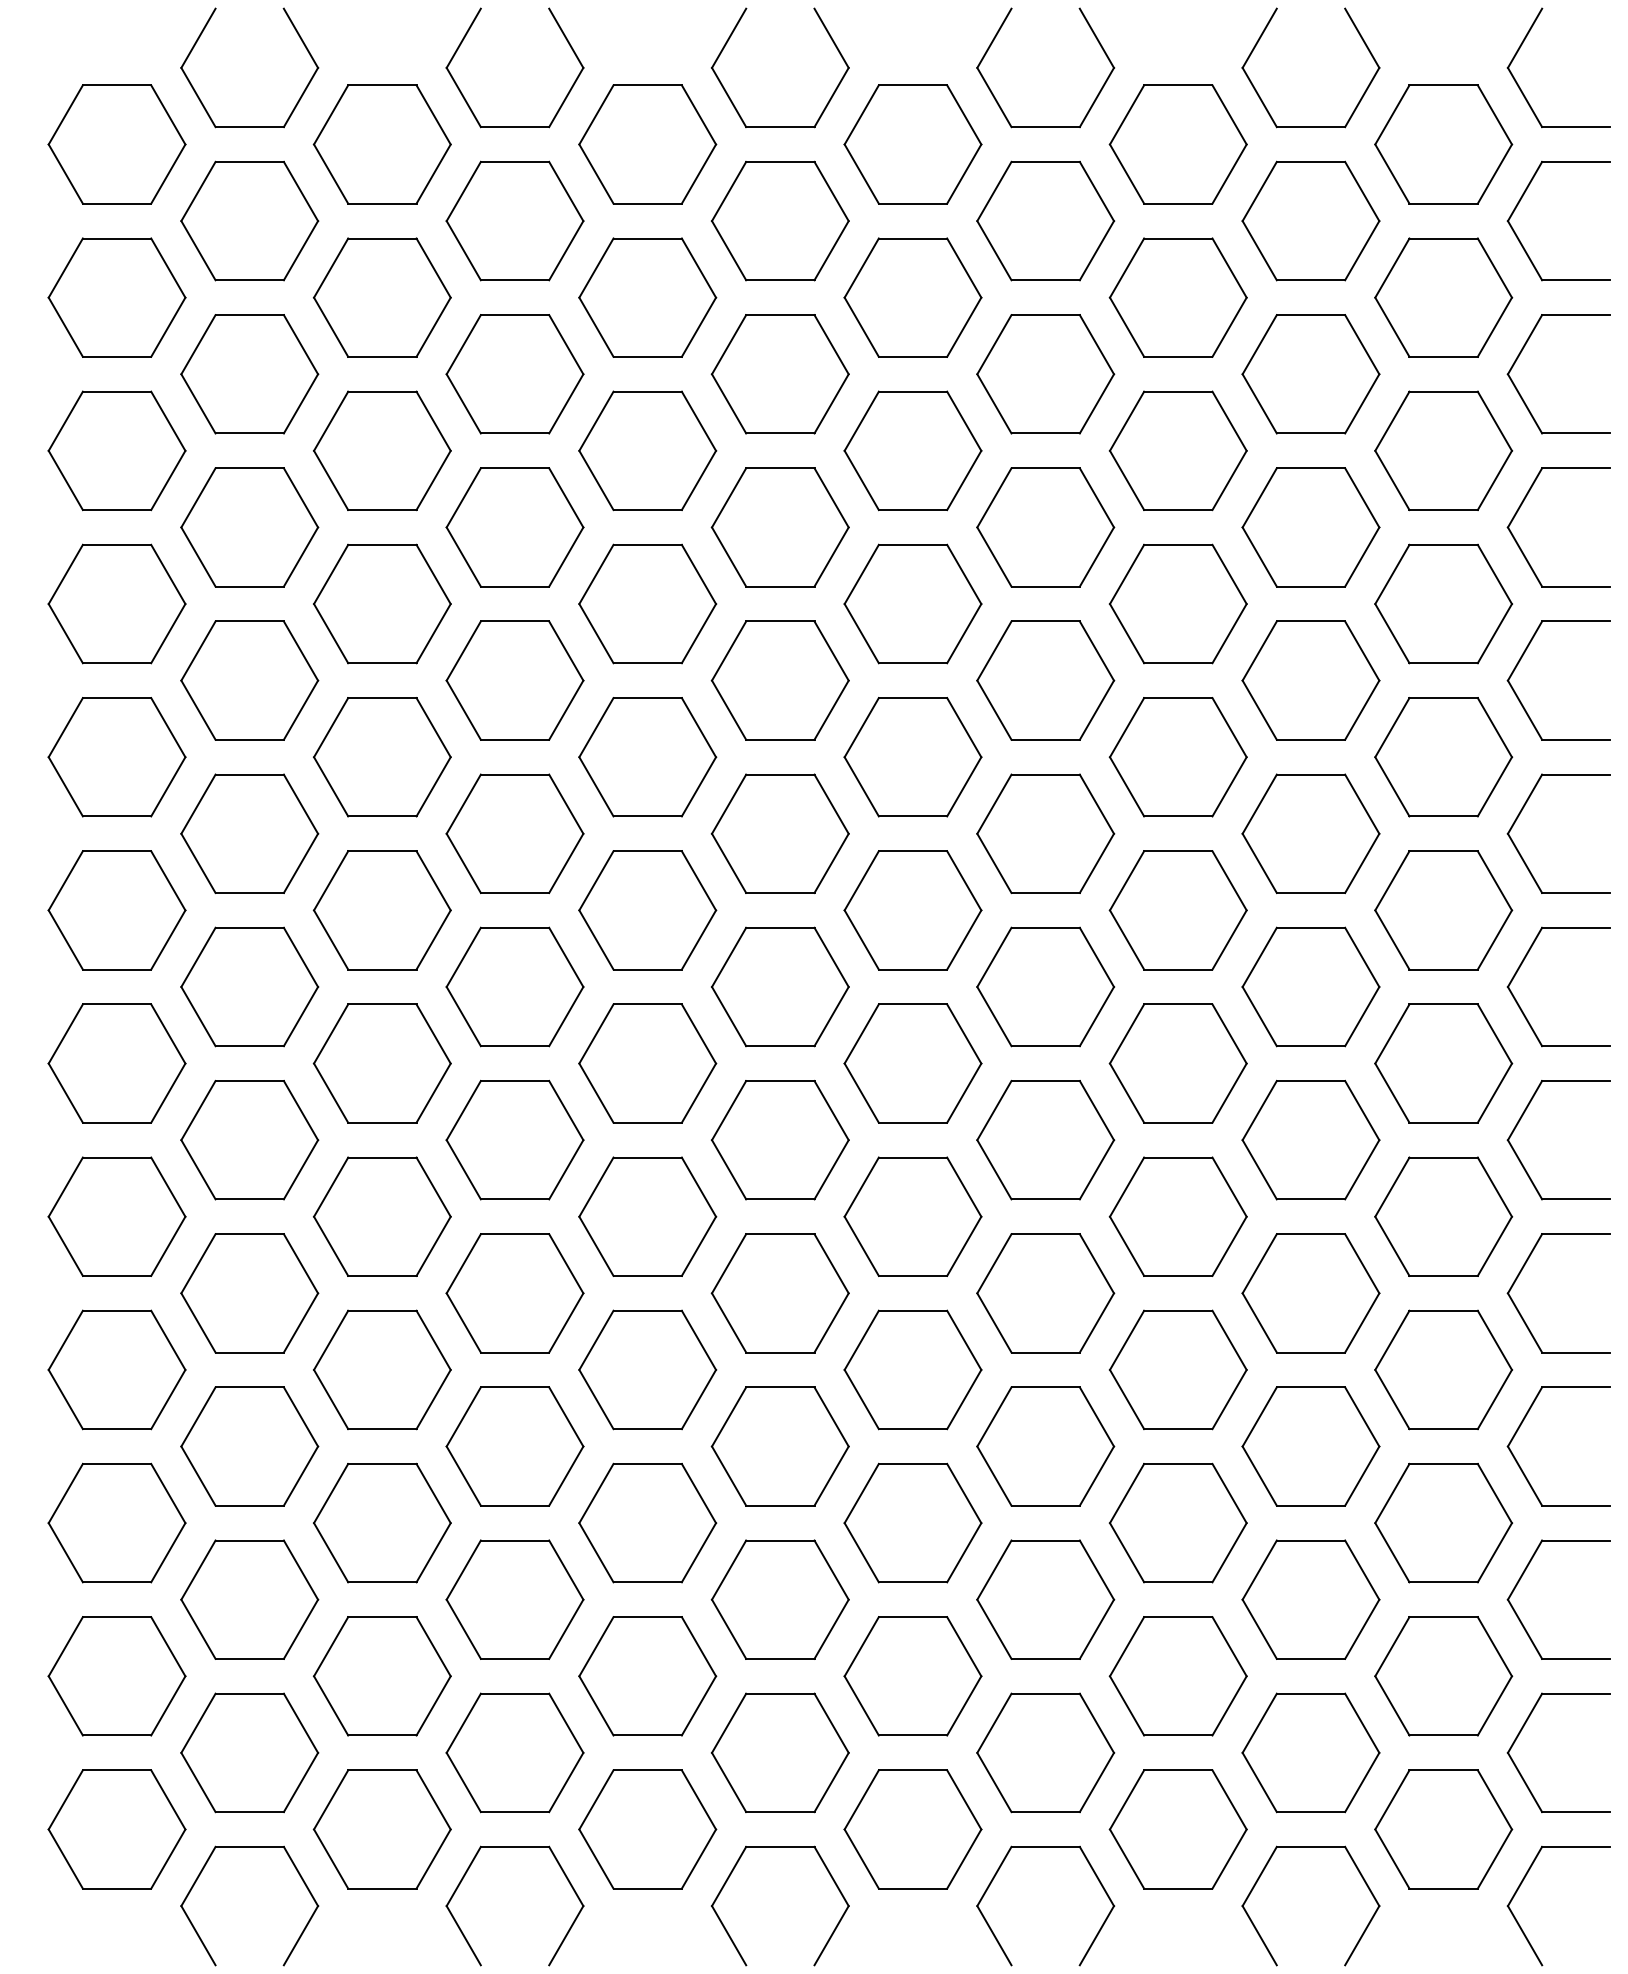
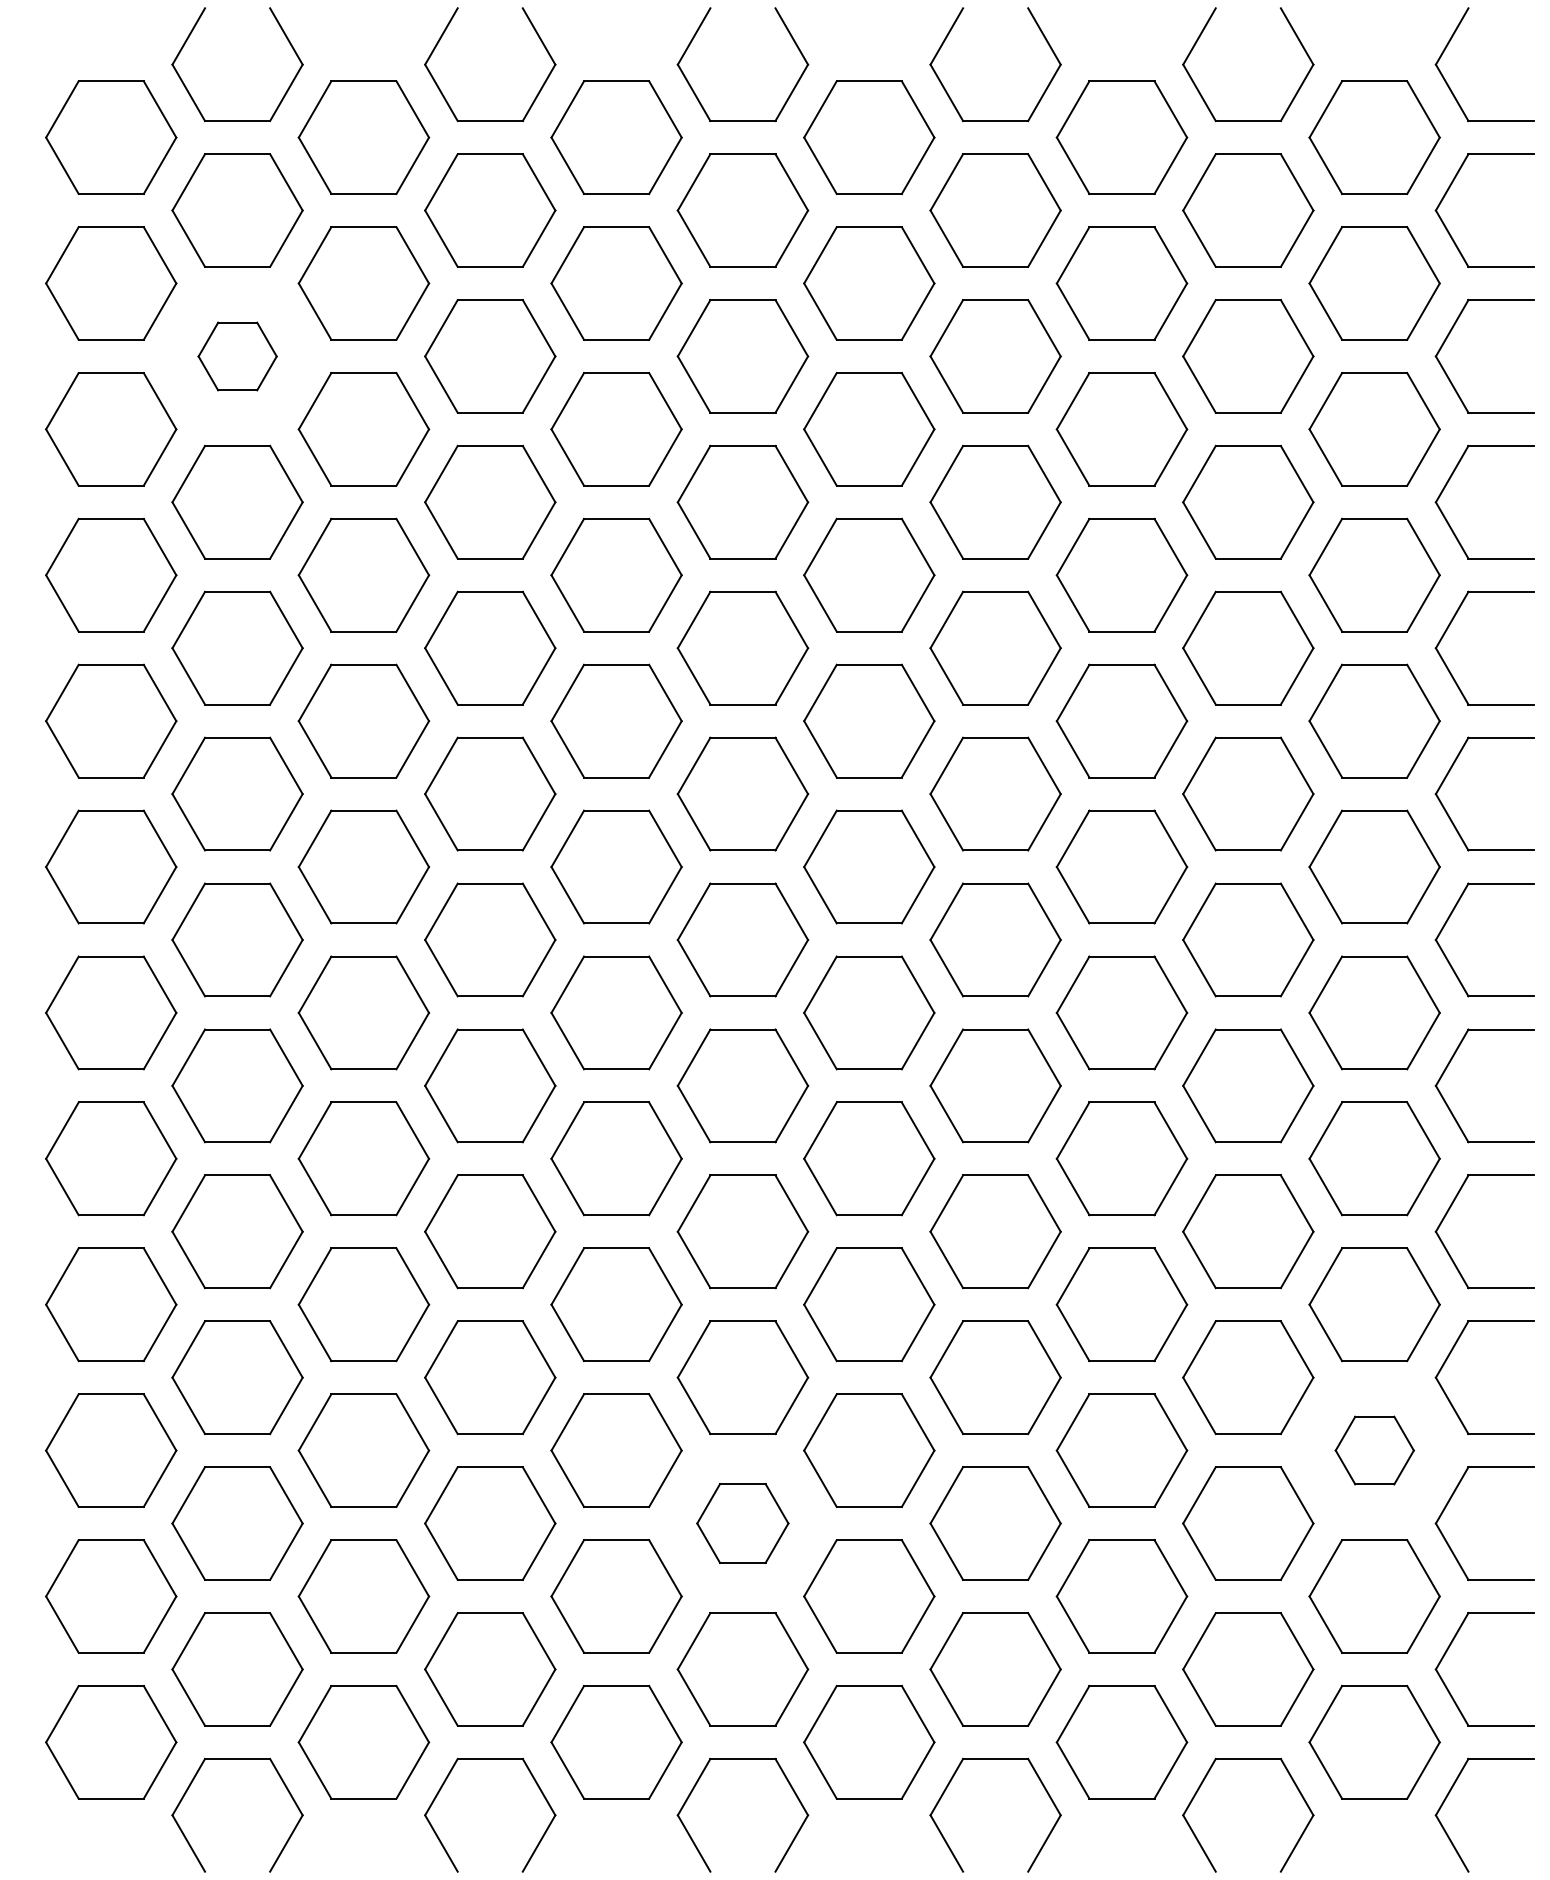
part: (249, 374) -> (237, 356), size x0.6
part: (1443, 1522) -> (1374, 1450), size x0.6
part: (779, 1599) -> (742, 1523), size x0.7

